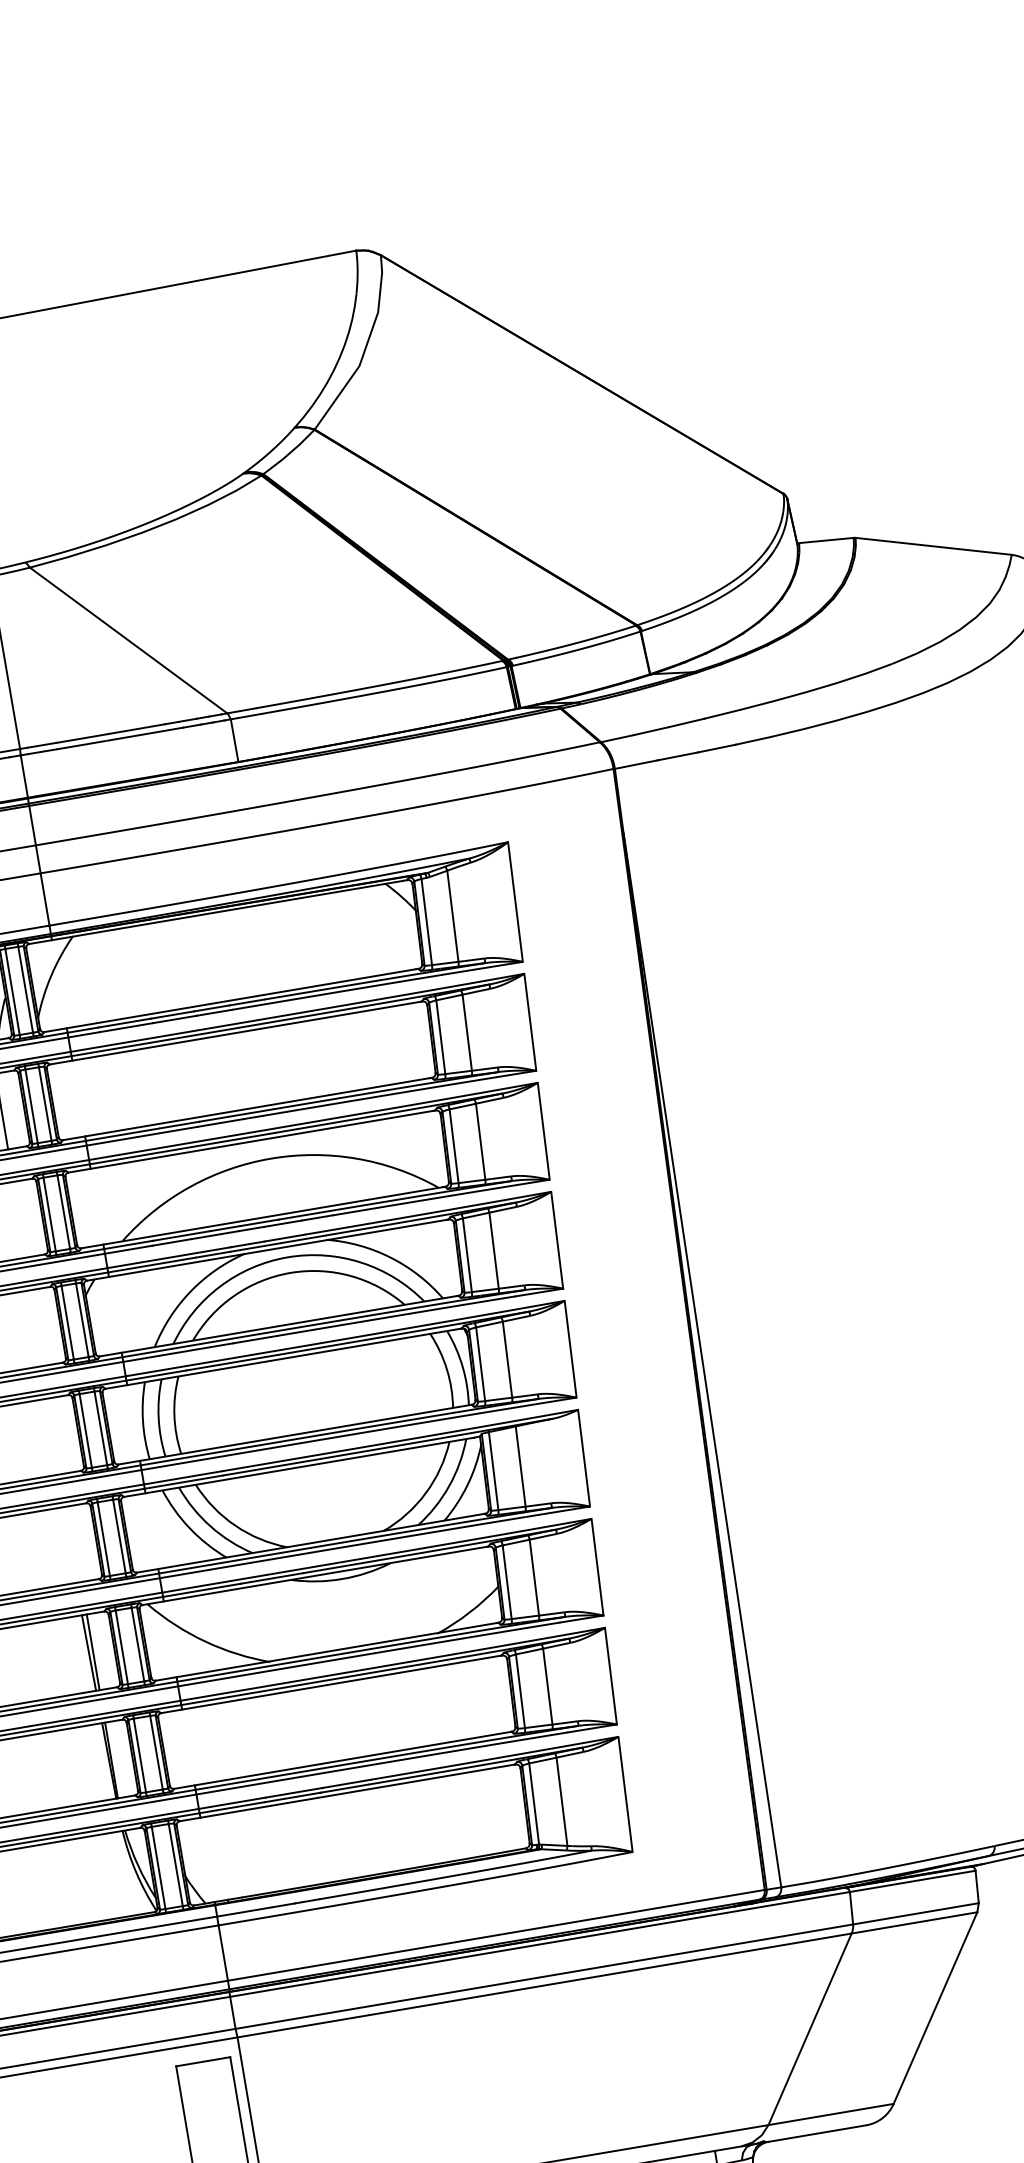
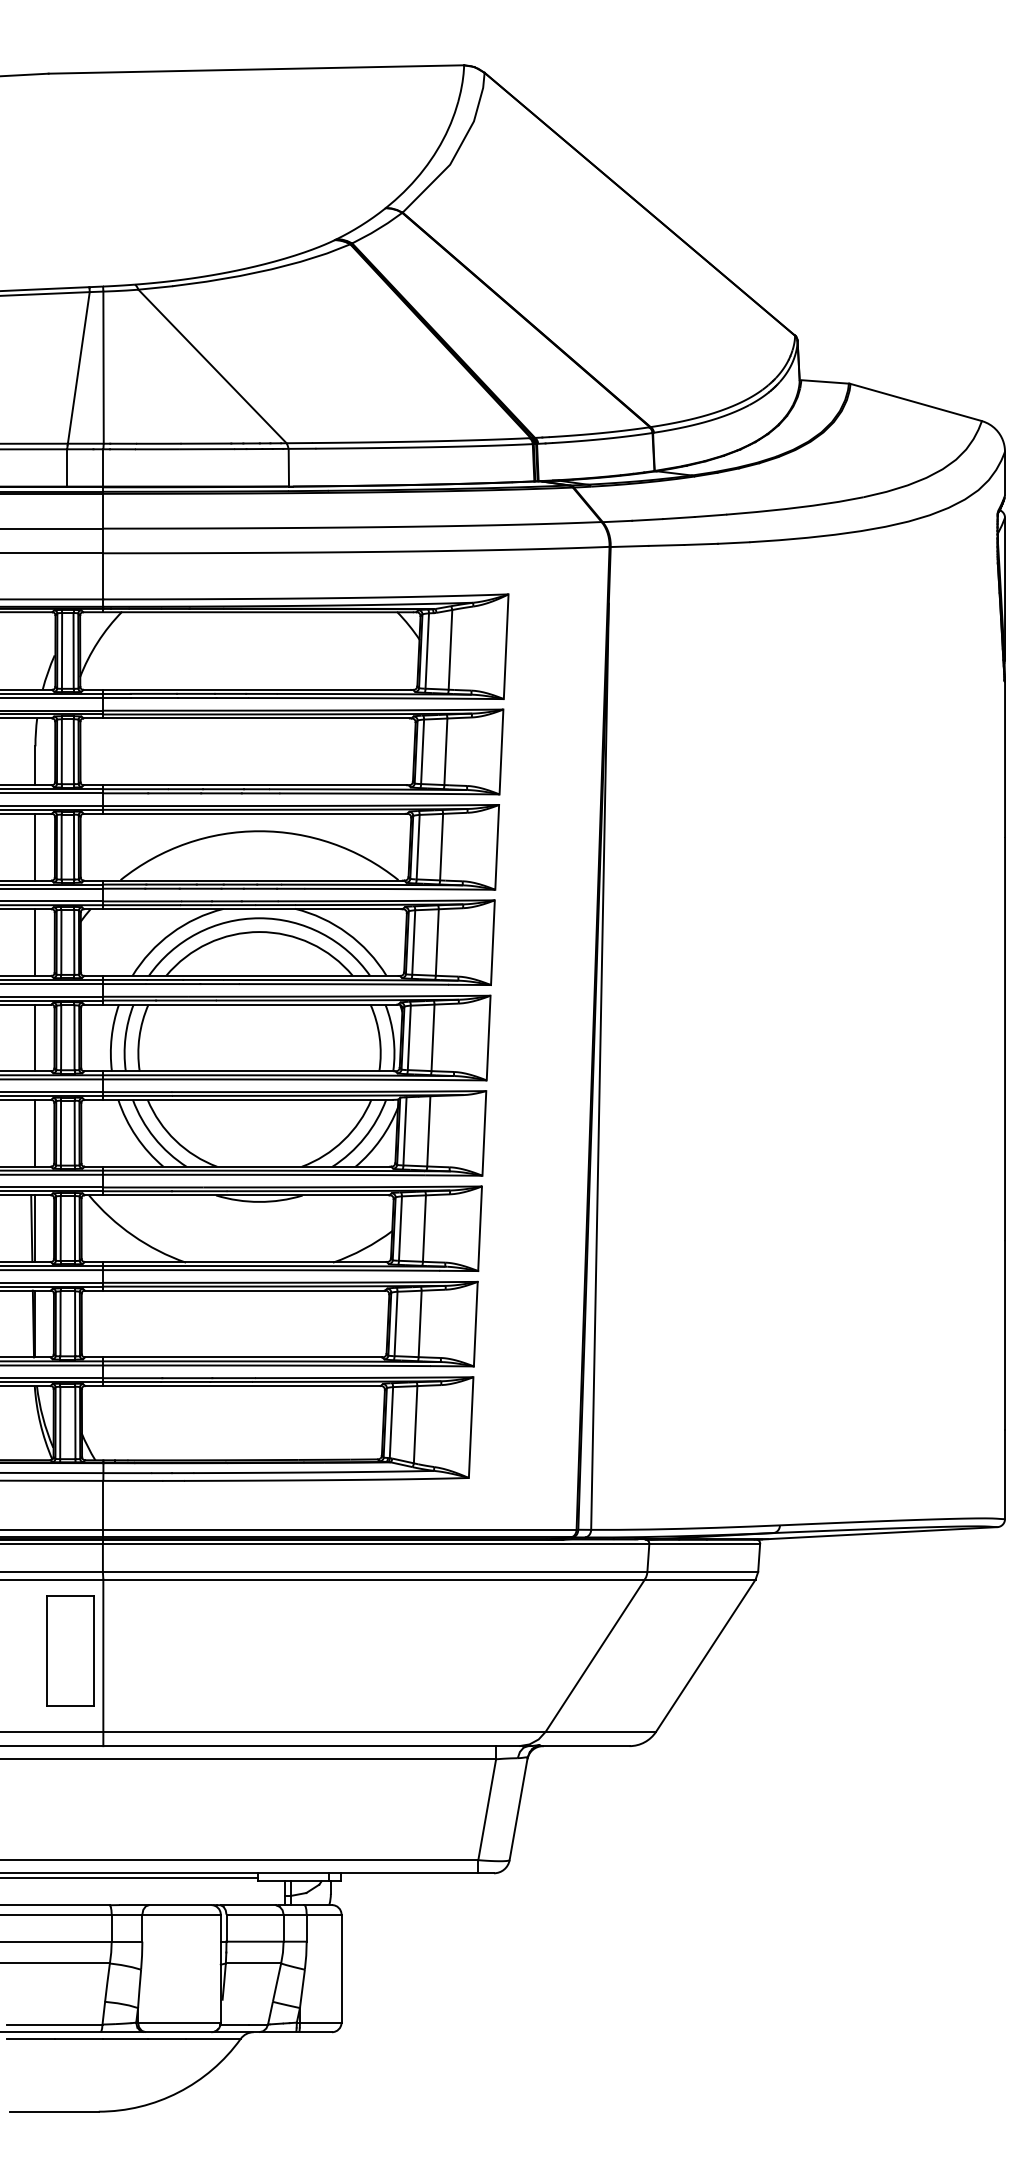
line: (19, 1218) -> (35, 846), added
line: (38, 1327) -> (35, 942), added
line: (56, 1435) -> (35, 1037), added
line: (74, 1543) -> (35, 1132), added

